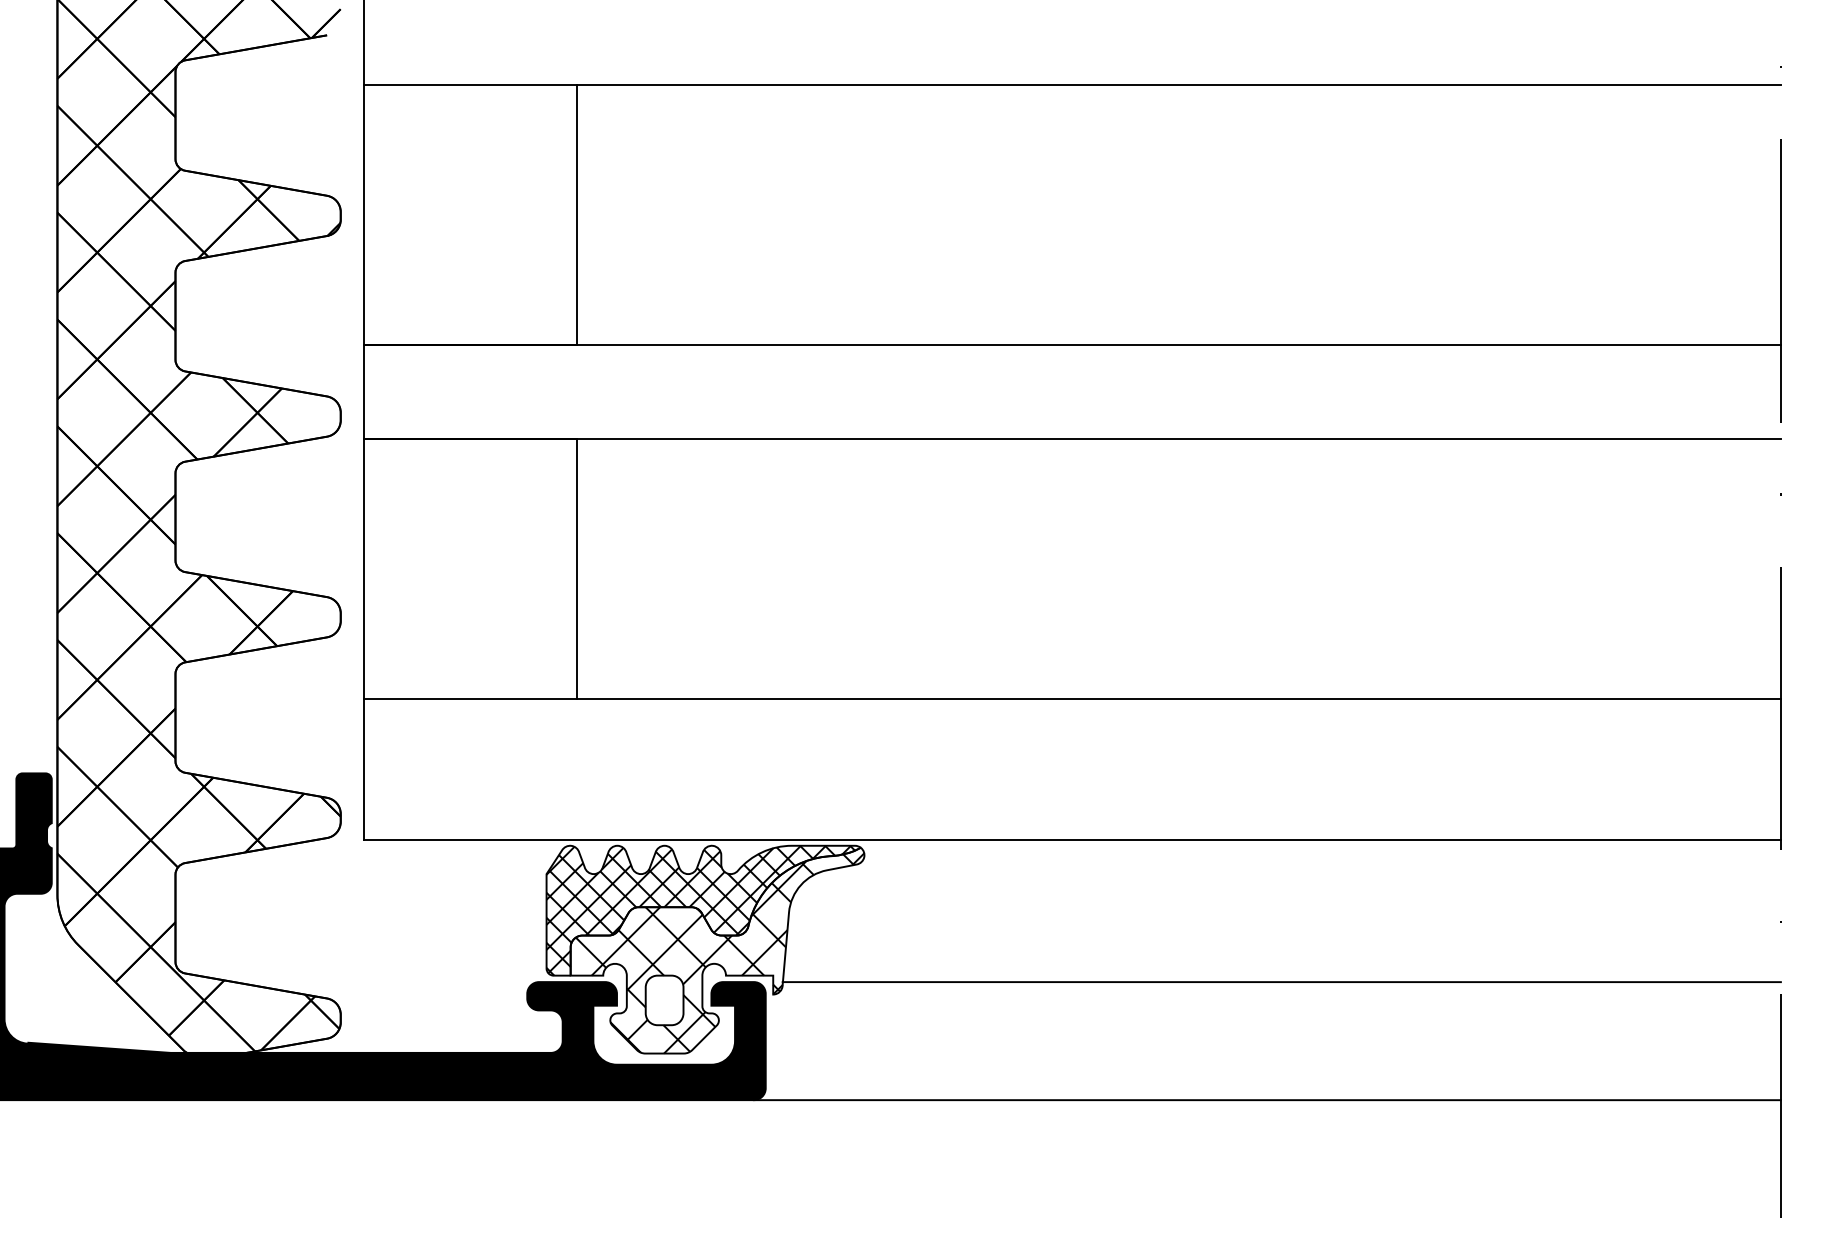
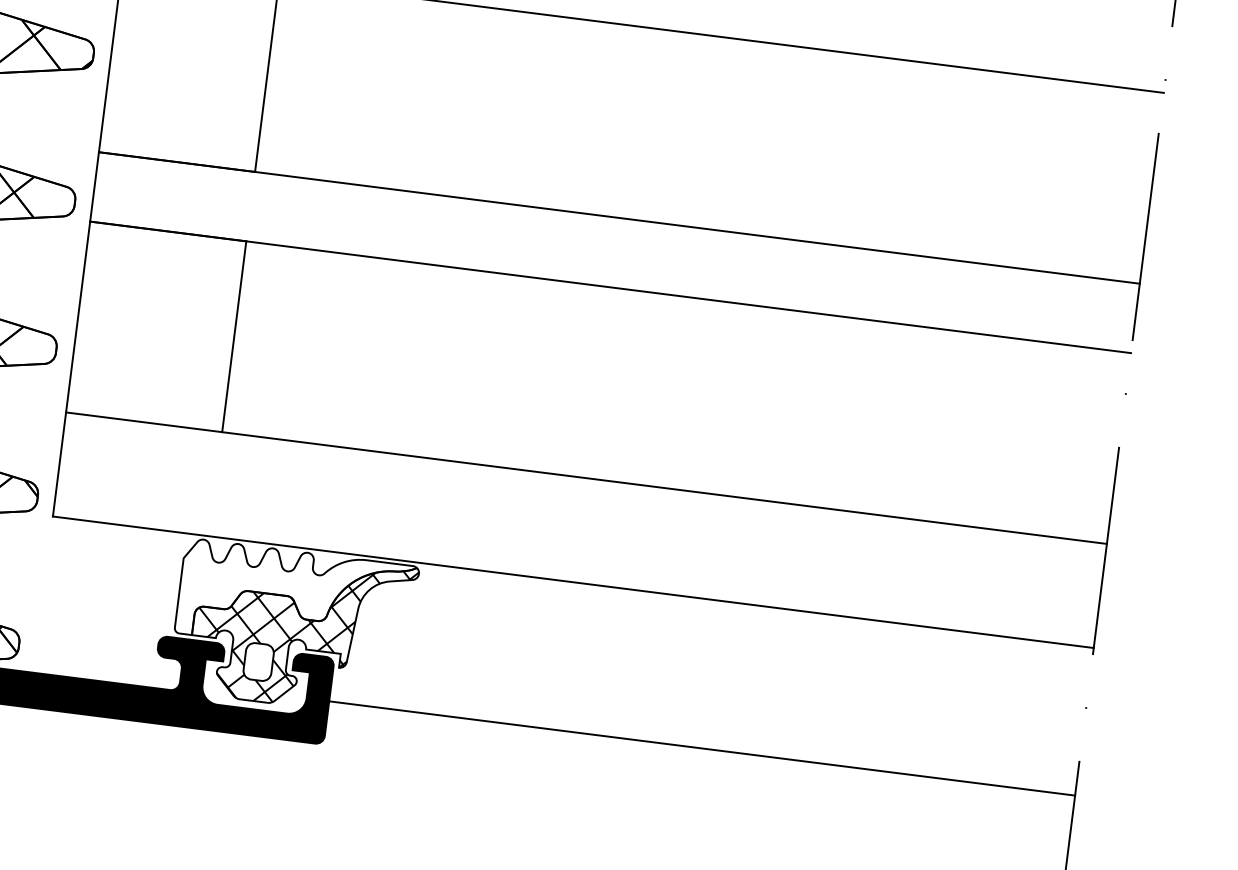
hatch: (700, 910) -> (293, 599), removed
line: (1281, 982) -> (713, 706), removed
line: (1266, 1100) -> (697, 748), moved

